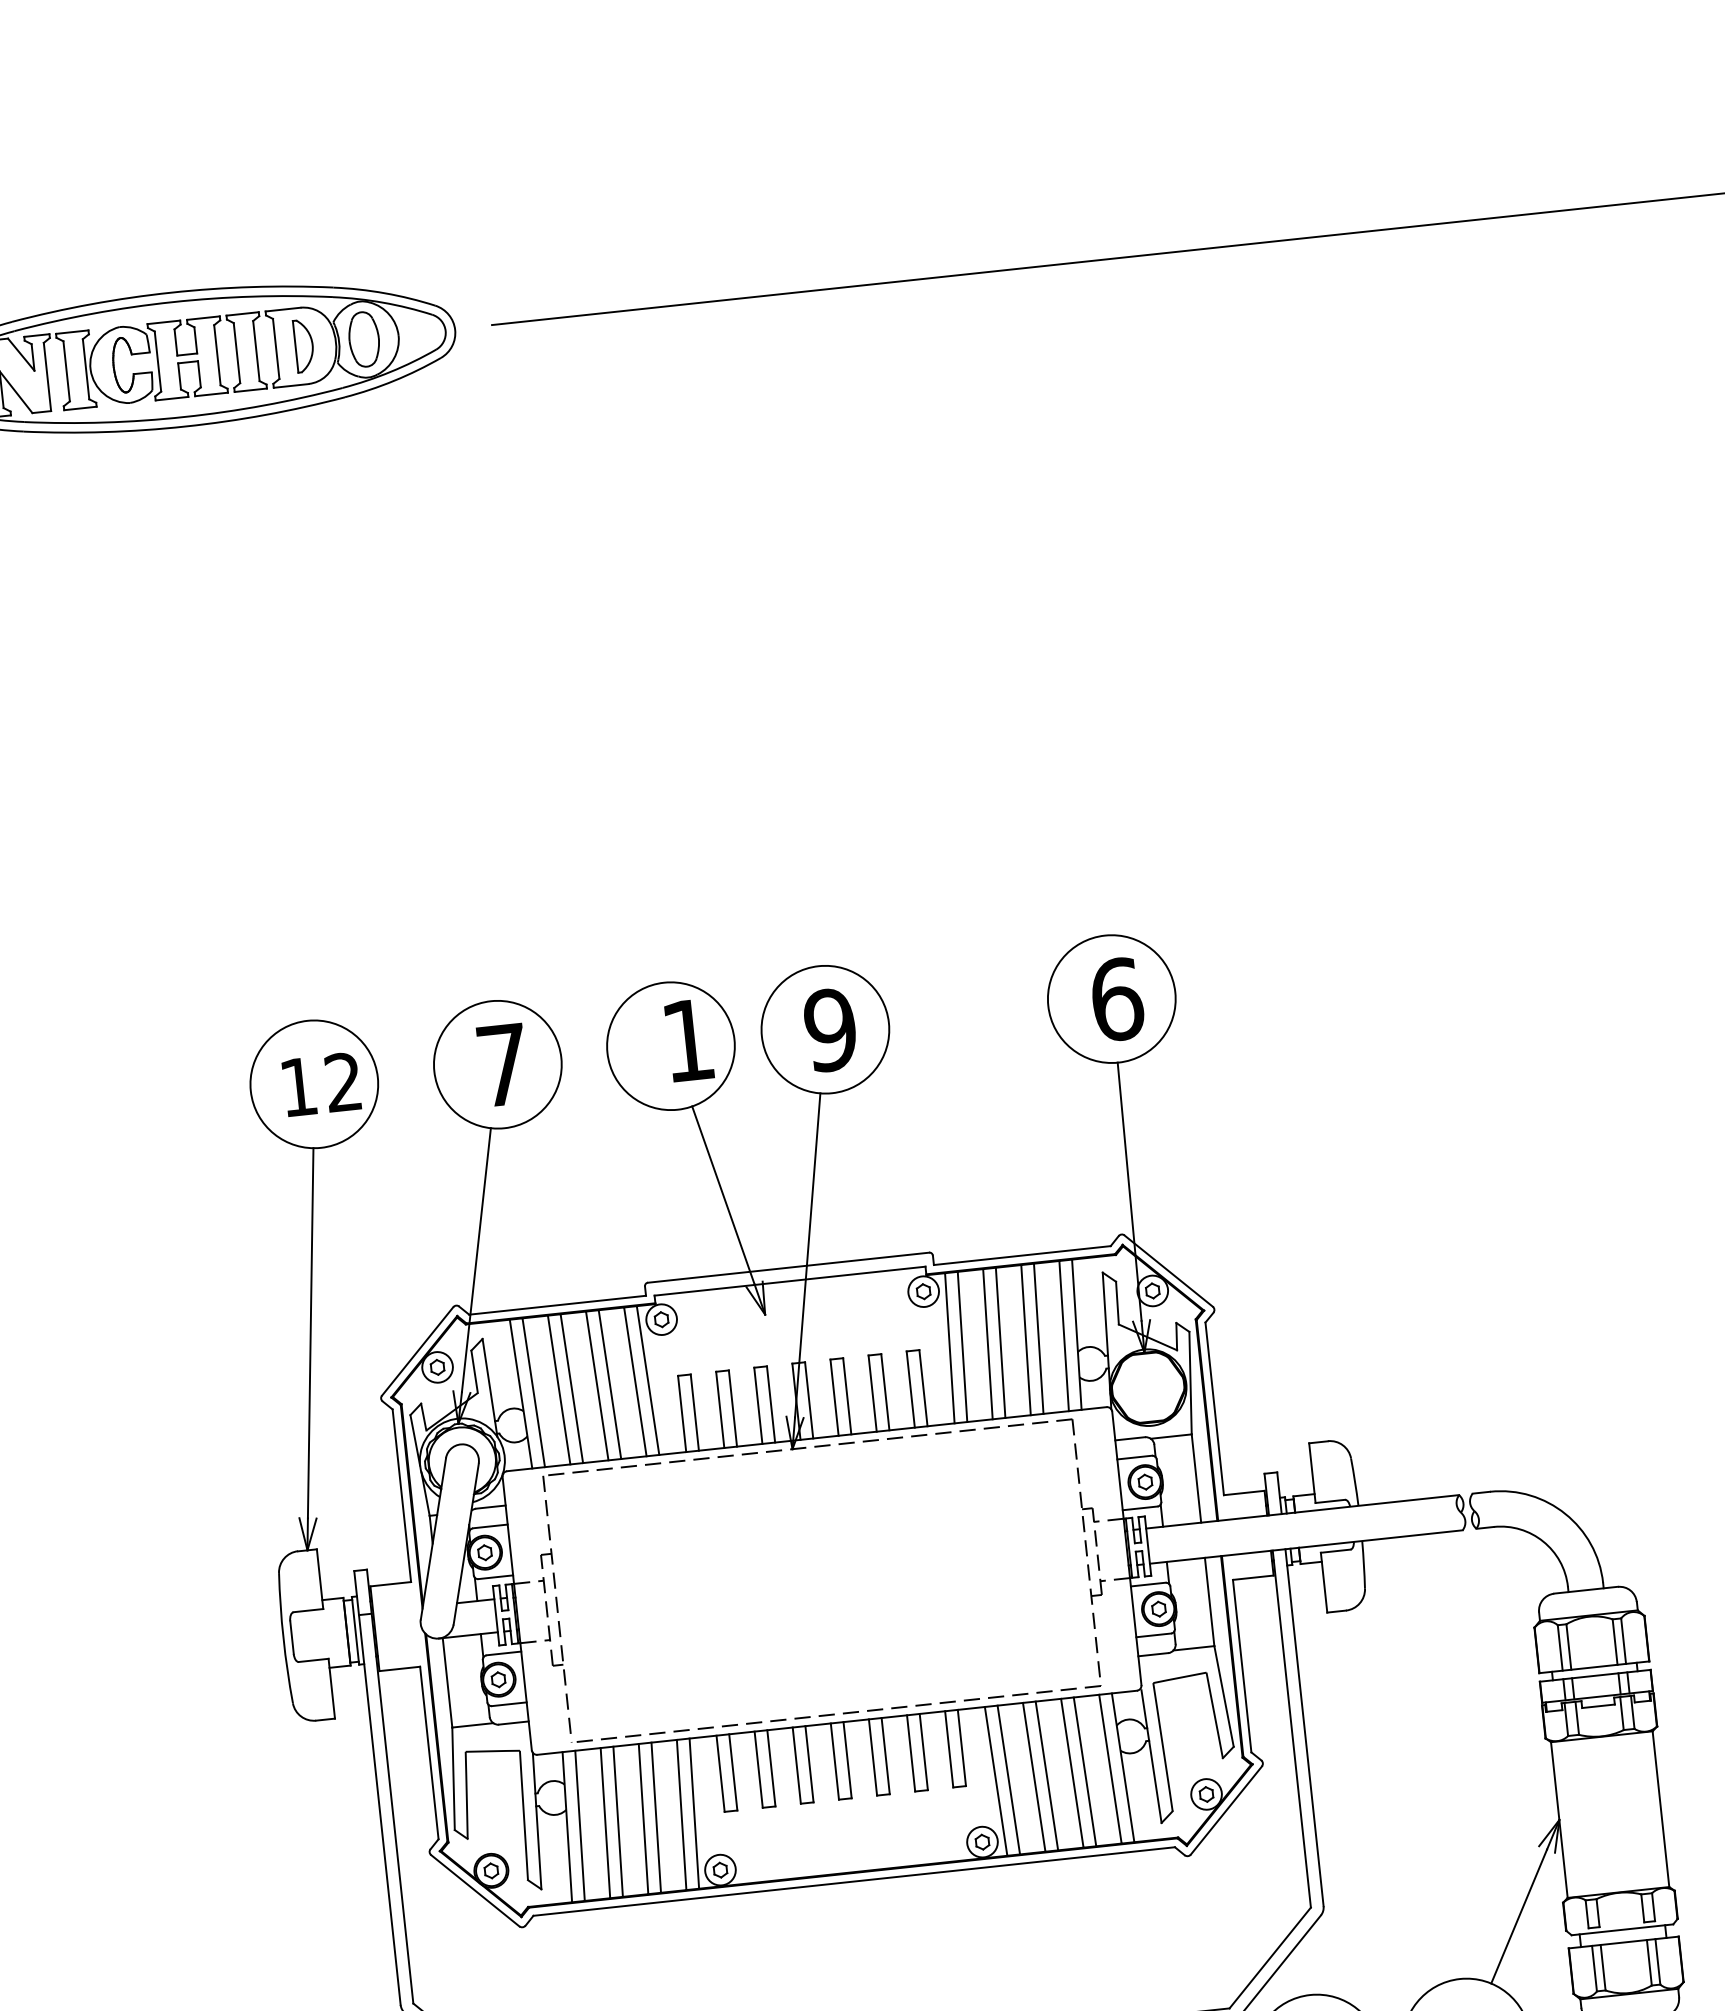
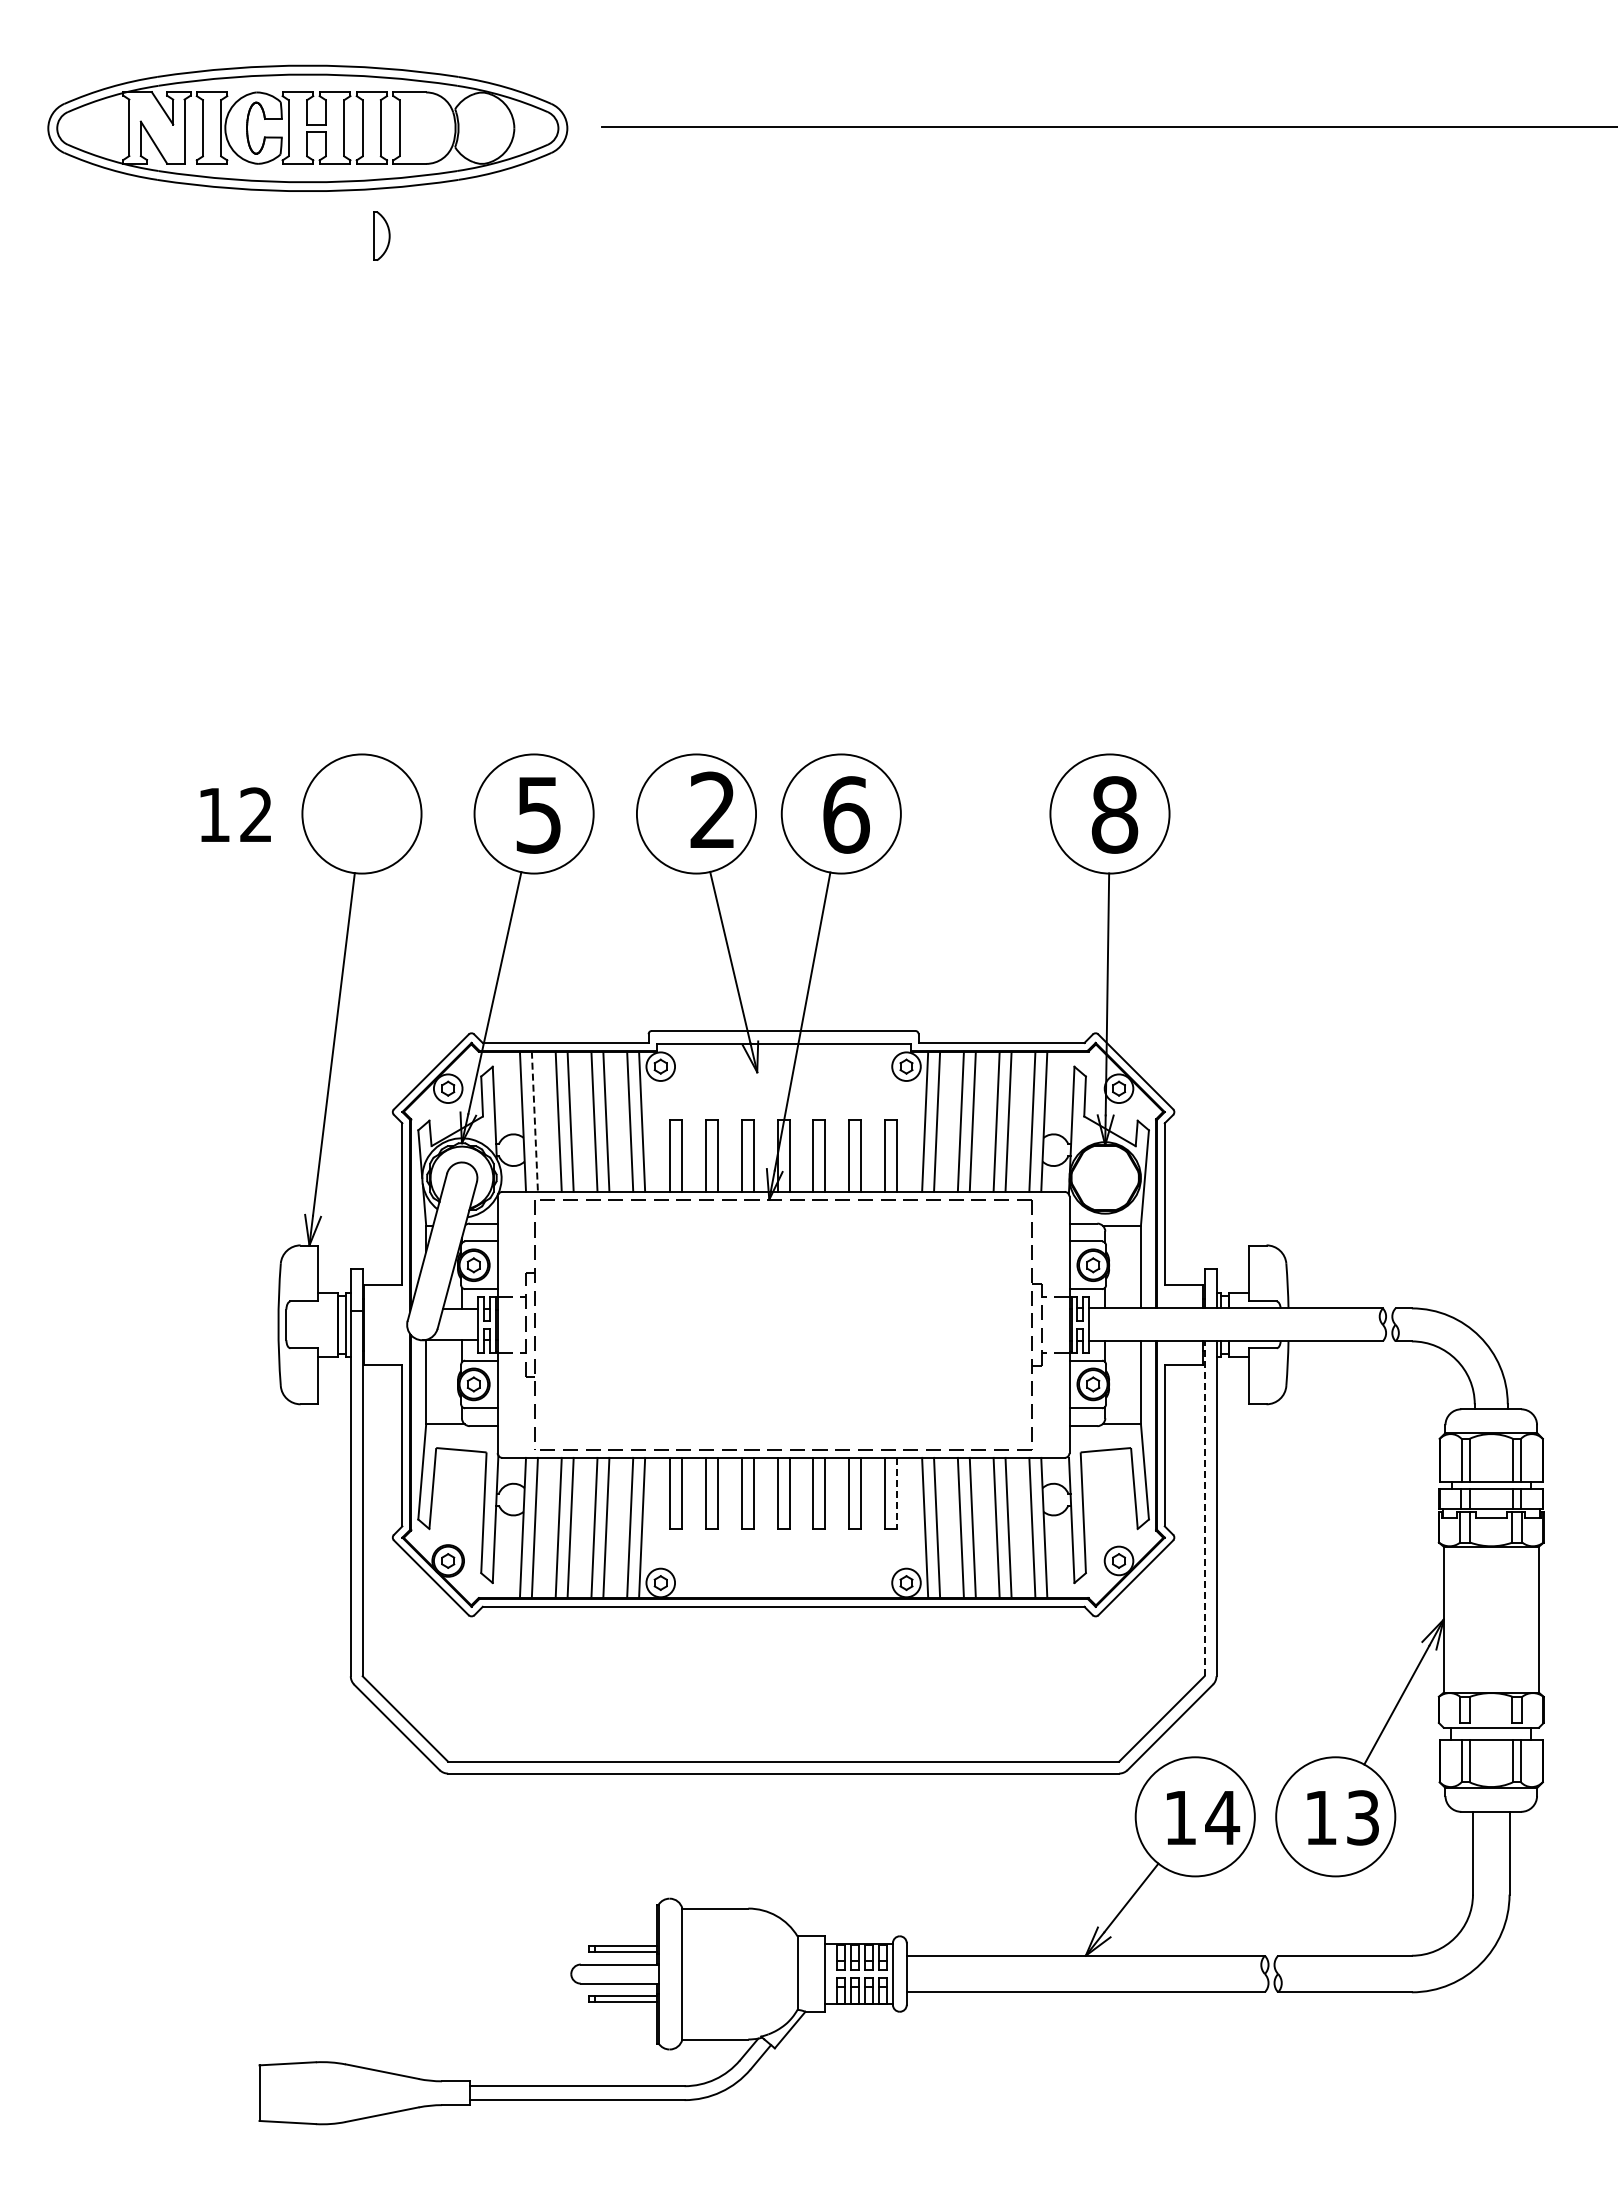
part: (363, 338) -> (481, 127), removed
part: (303, 345) -> (381, 235), moved
text: (1116, 999) -> (1114, 814), 6 -> 8
text: (829, 1029) -> (845, 814), 9 -> 6
text: (687, 1039) -> (712, 809), 1 -> 2
text: (502, 1065) -> (538, 815), 7 -> 5
text: (321, 1084) -> (235, 814), moved
line: (533, 1393) -> (534, 1122), solid -> dashed
line: (1291, 1728) -> (1204, 1508), solid -> dashed
line: (961, 1747) -> (896, 1493), solid -> dashed

